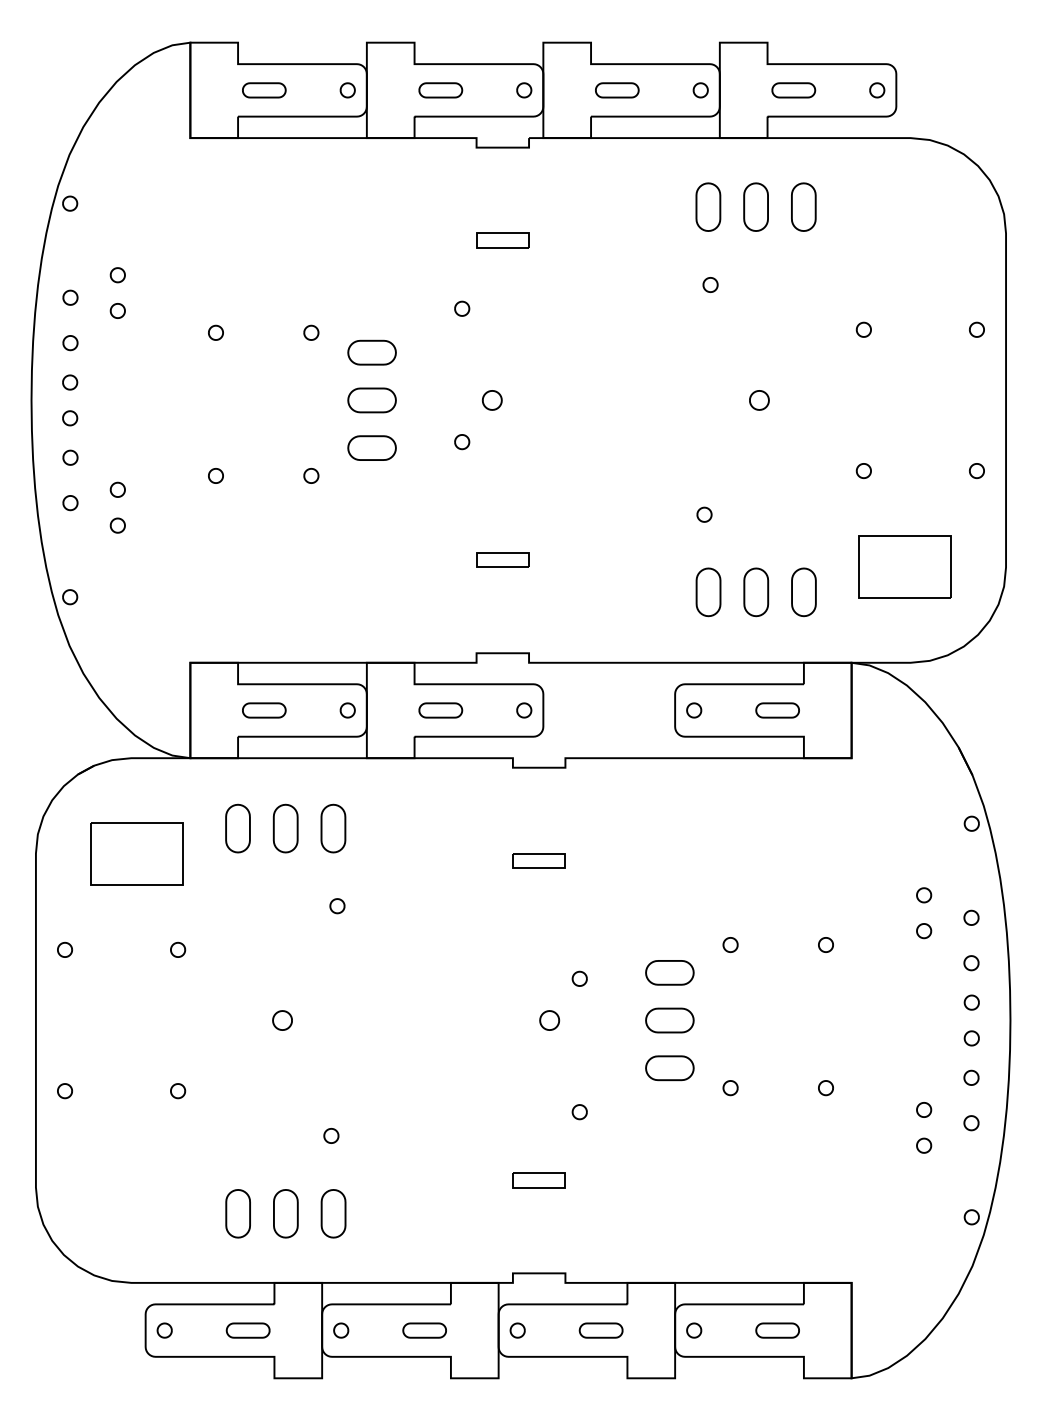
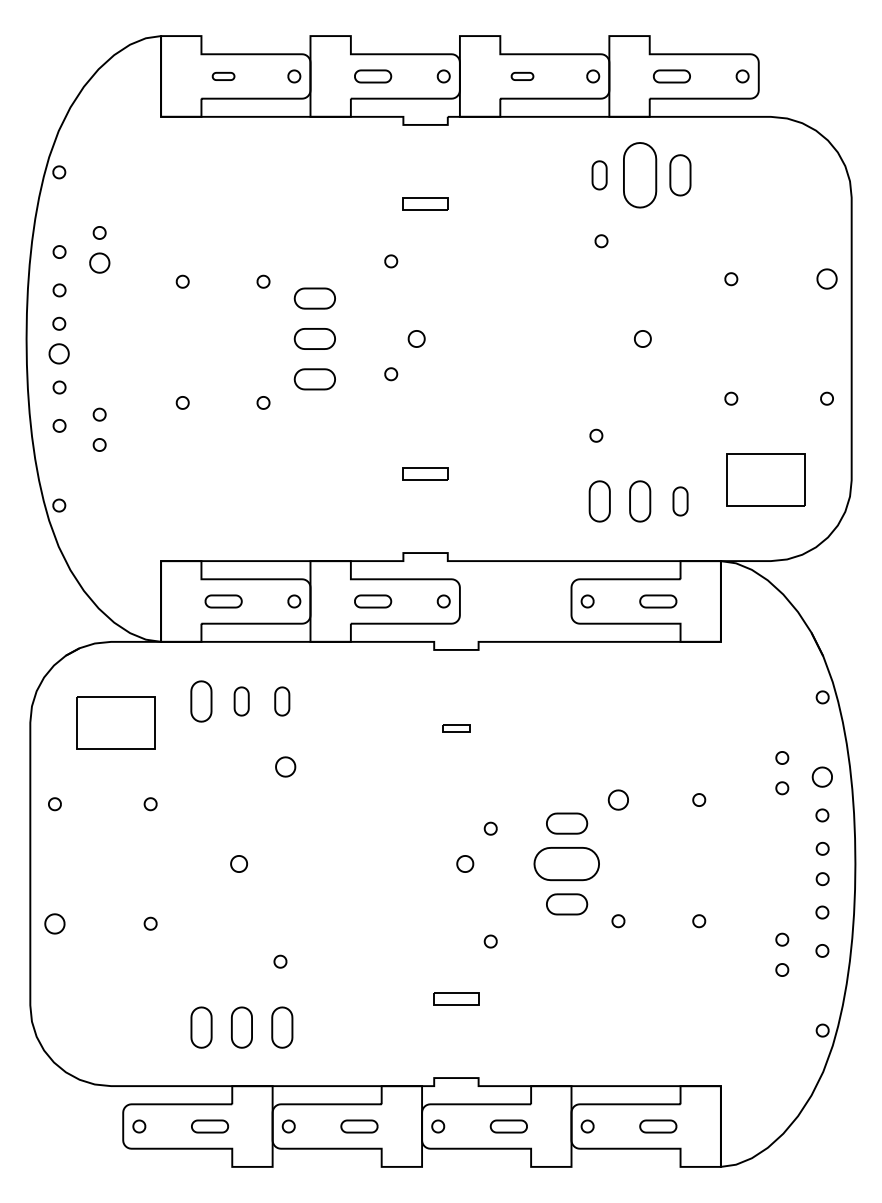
part: (264, 90) -> (223, 76), size x0.6
part: (617, 90) -> (522, 76), size x0.6
part: (708, 207) -> (599, 175), size x0.7
part: (755, 207) -> (639, 175), size x1.6
part: (117, 311) -> (99, 263), size x1.6
part: (976, 330) -> (826, 279), size x1.6
part: (70, 418) -> (59, 354), size x1.6
part: (803, 592) -> (680, 501), size x0.7
part: (285, 828) -> (241, 701), size x0.7
part: (333, 828) -> (282, 701), size x0.7
part: (539, 860) -> (456, 728), size x0.6
part: (337, 906) -> (285, 767), size x1.6
part: (971, 917) -> (822, 776), size x1.6
part: (730, 944) -> (618, 799), size x1.6
part: (670, 1019) -> (567, 863), size x1.6
part: (64, 1090) -> (54, 923), size x1.6

